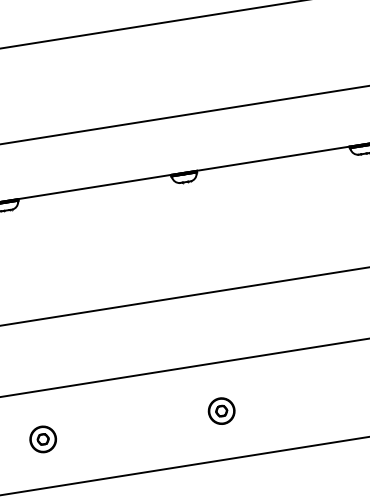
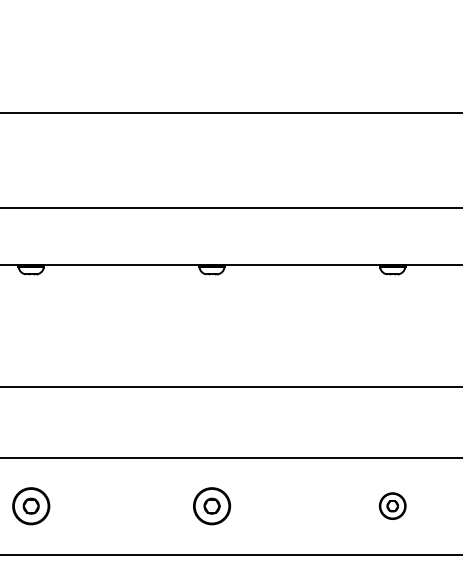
part: (221, 410) -> (211, 505), size x1.4
part: (43, 438) -> (31, 505), size x1.4

